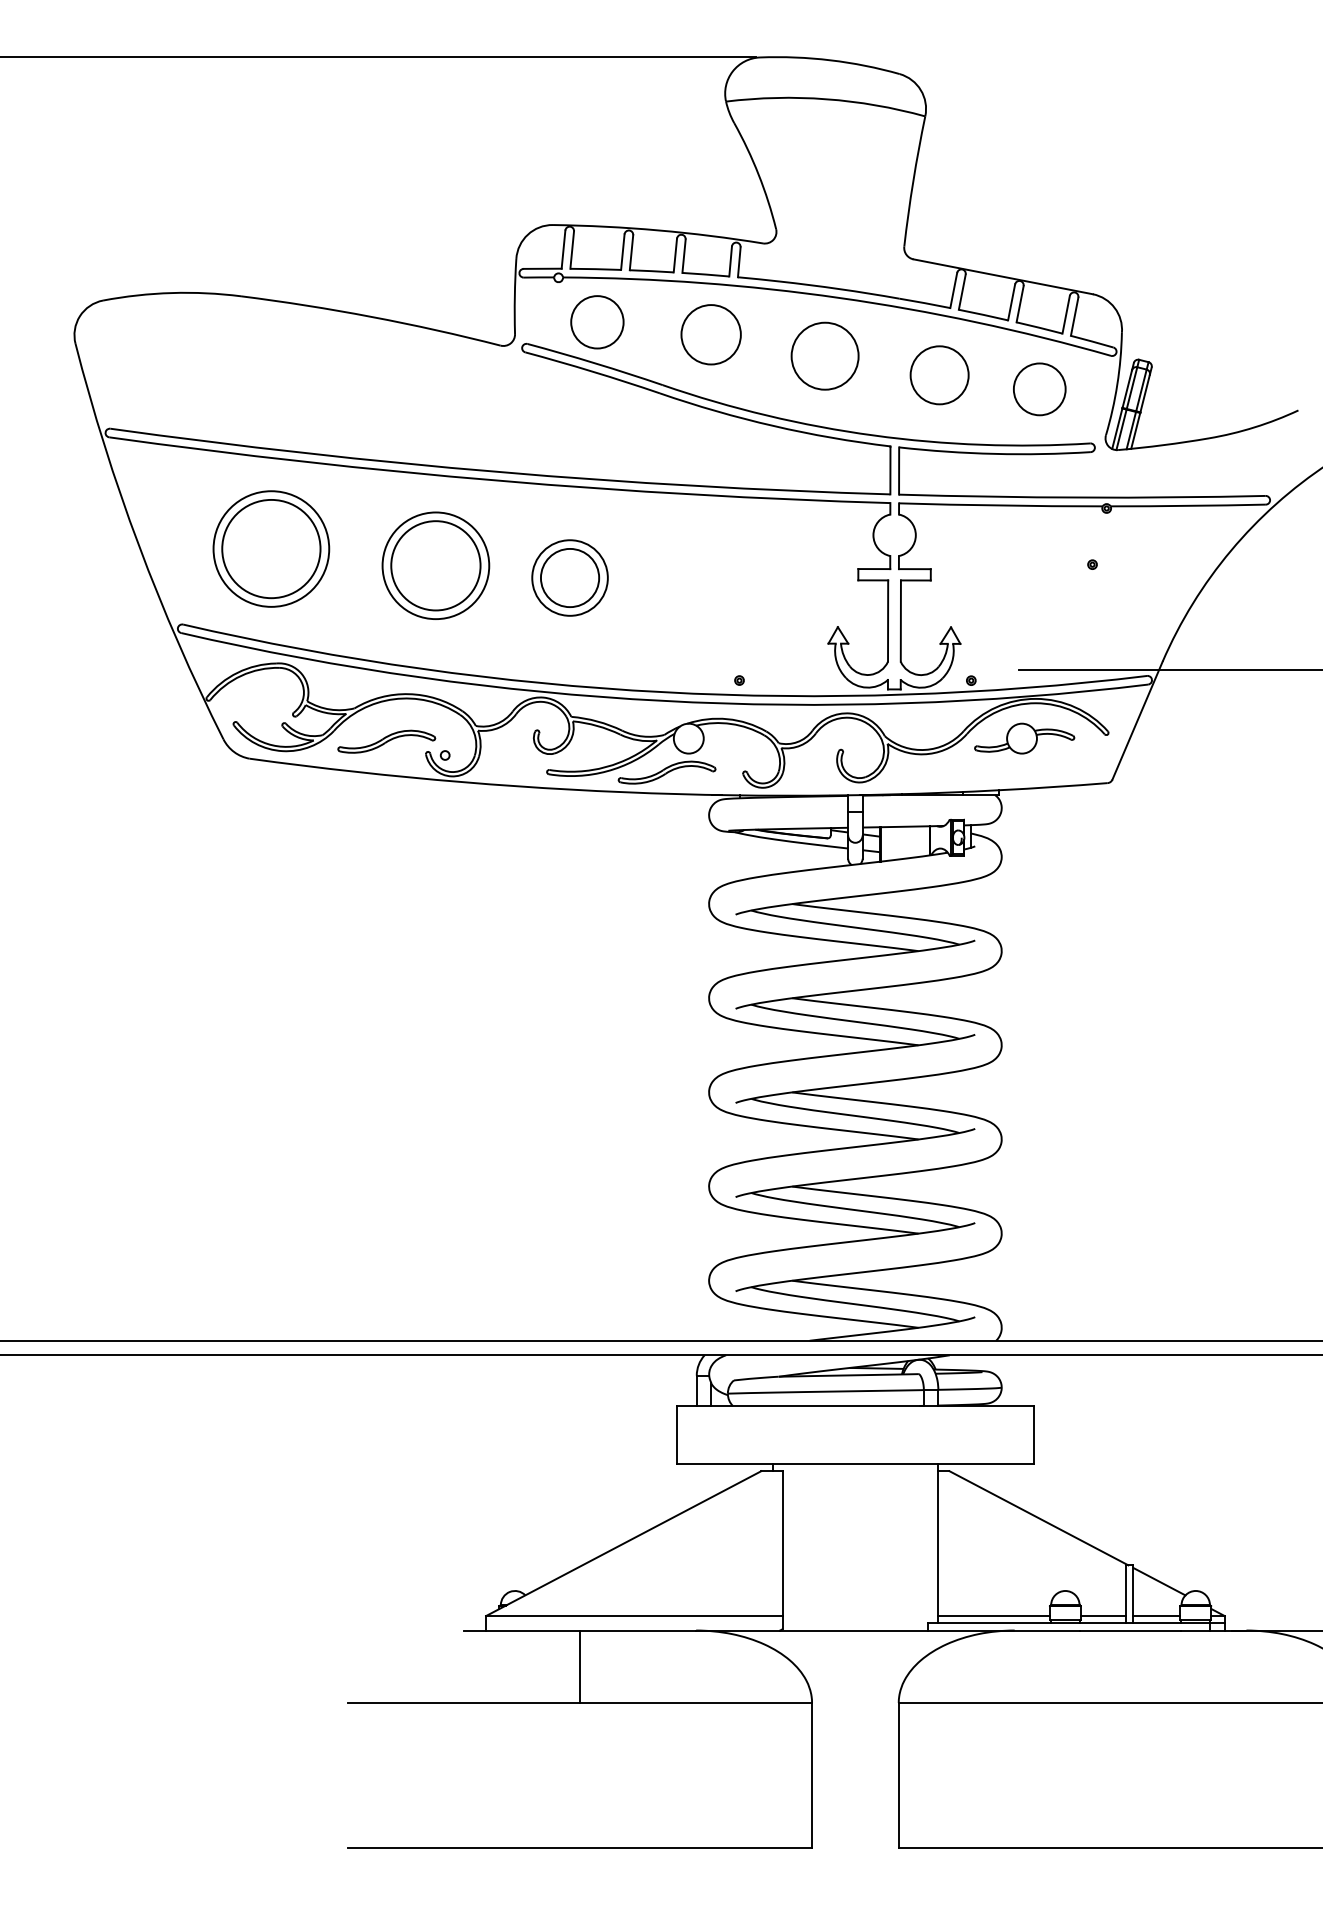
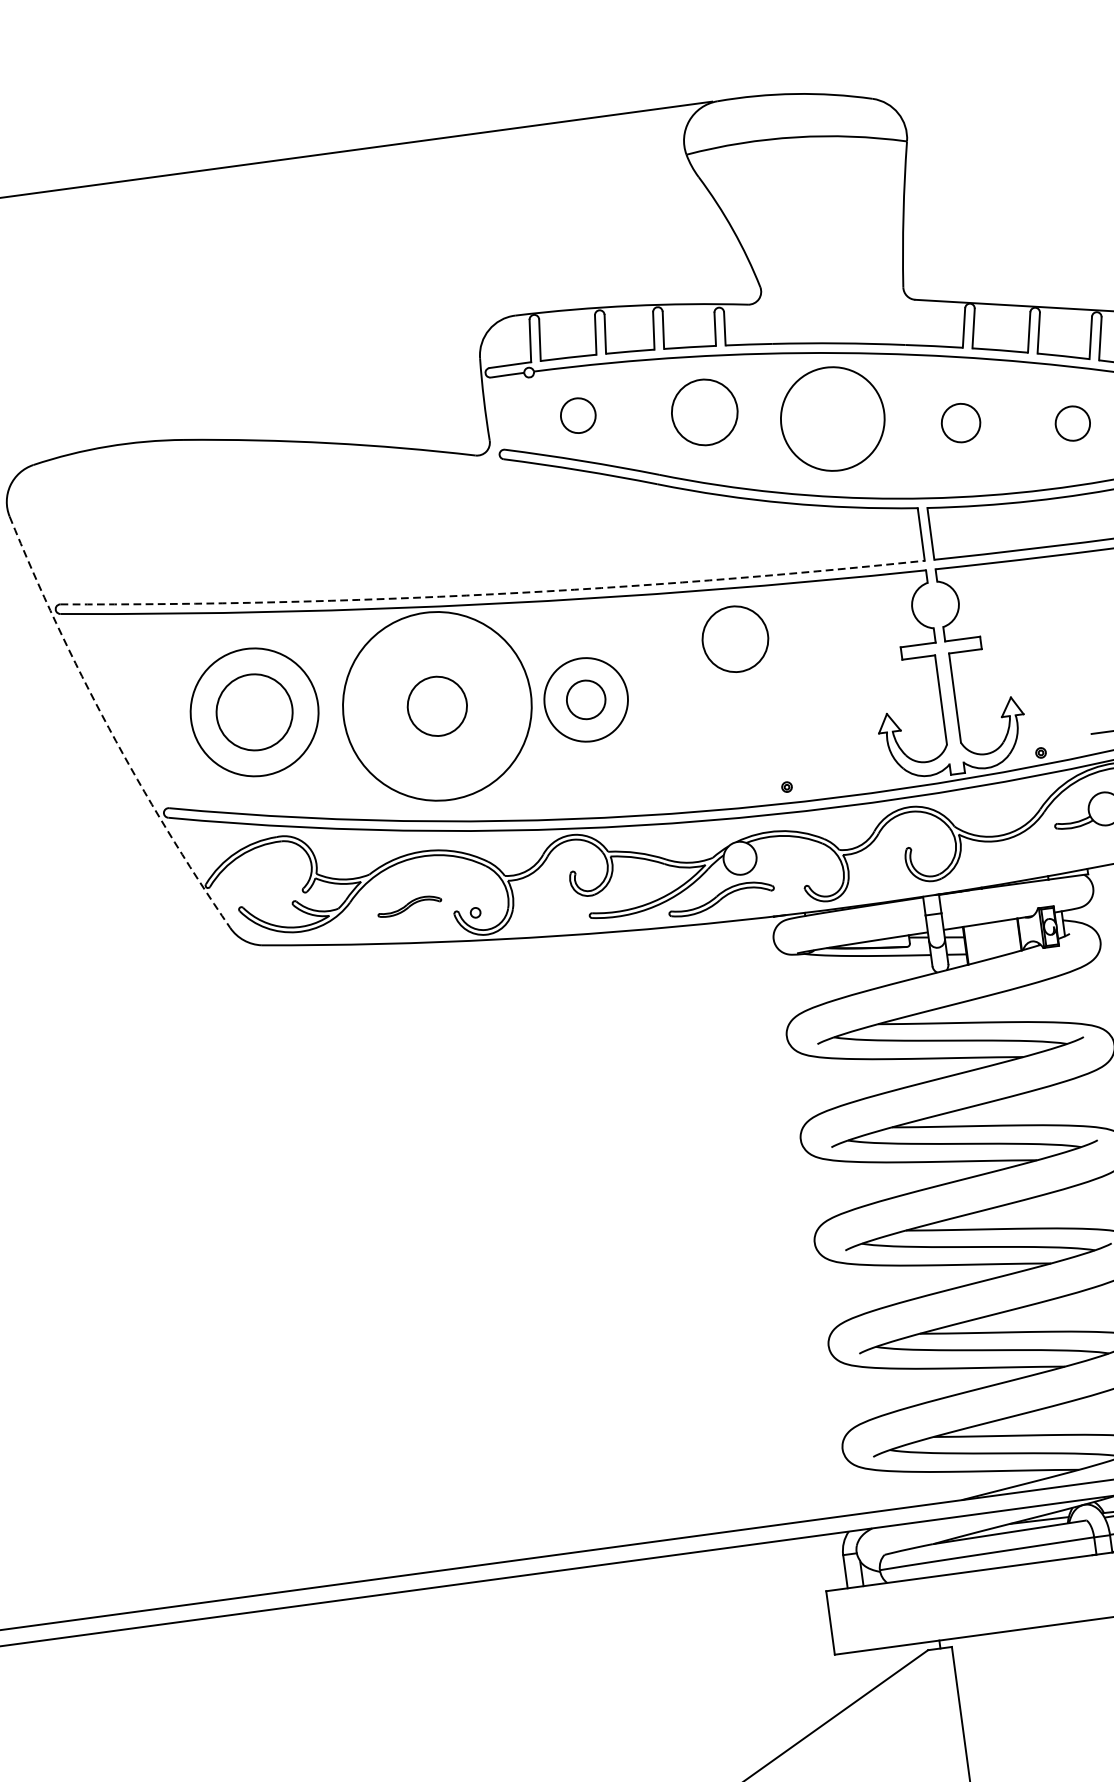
circle: (597, 322) -> (578, 415), size x0.6
circle: (824, 355) -> (832, 418), size x1.4
circle: (939, 375) -> (960, 423), size x0.6
circle: (1039, 389) -> (1072, 423), size x0.6
arc: (499, 472) -> (493, 594), solid -> dashed
circle: (710, 541) -> (734, 639), added
arc: (138, 545) -> (108, 728), solid -> dashed
circle: (271, 548) -> (254, 711), size x0.7
circle: (435, 565) -> (436, 706), size x0.6
circle: (435, 565) -> (436, 706), size x1.6
circle: (569, 577) -> (585, 699), size x0.6
part: (386, 741) -> (409, 906), size x0.6

